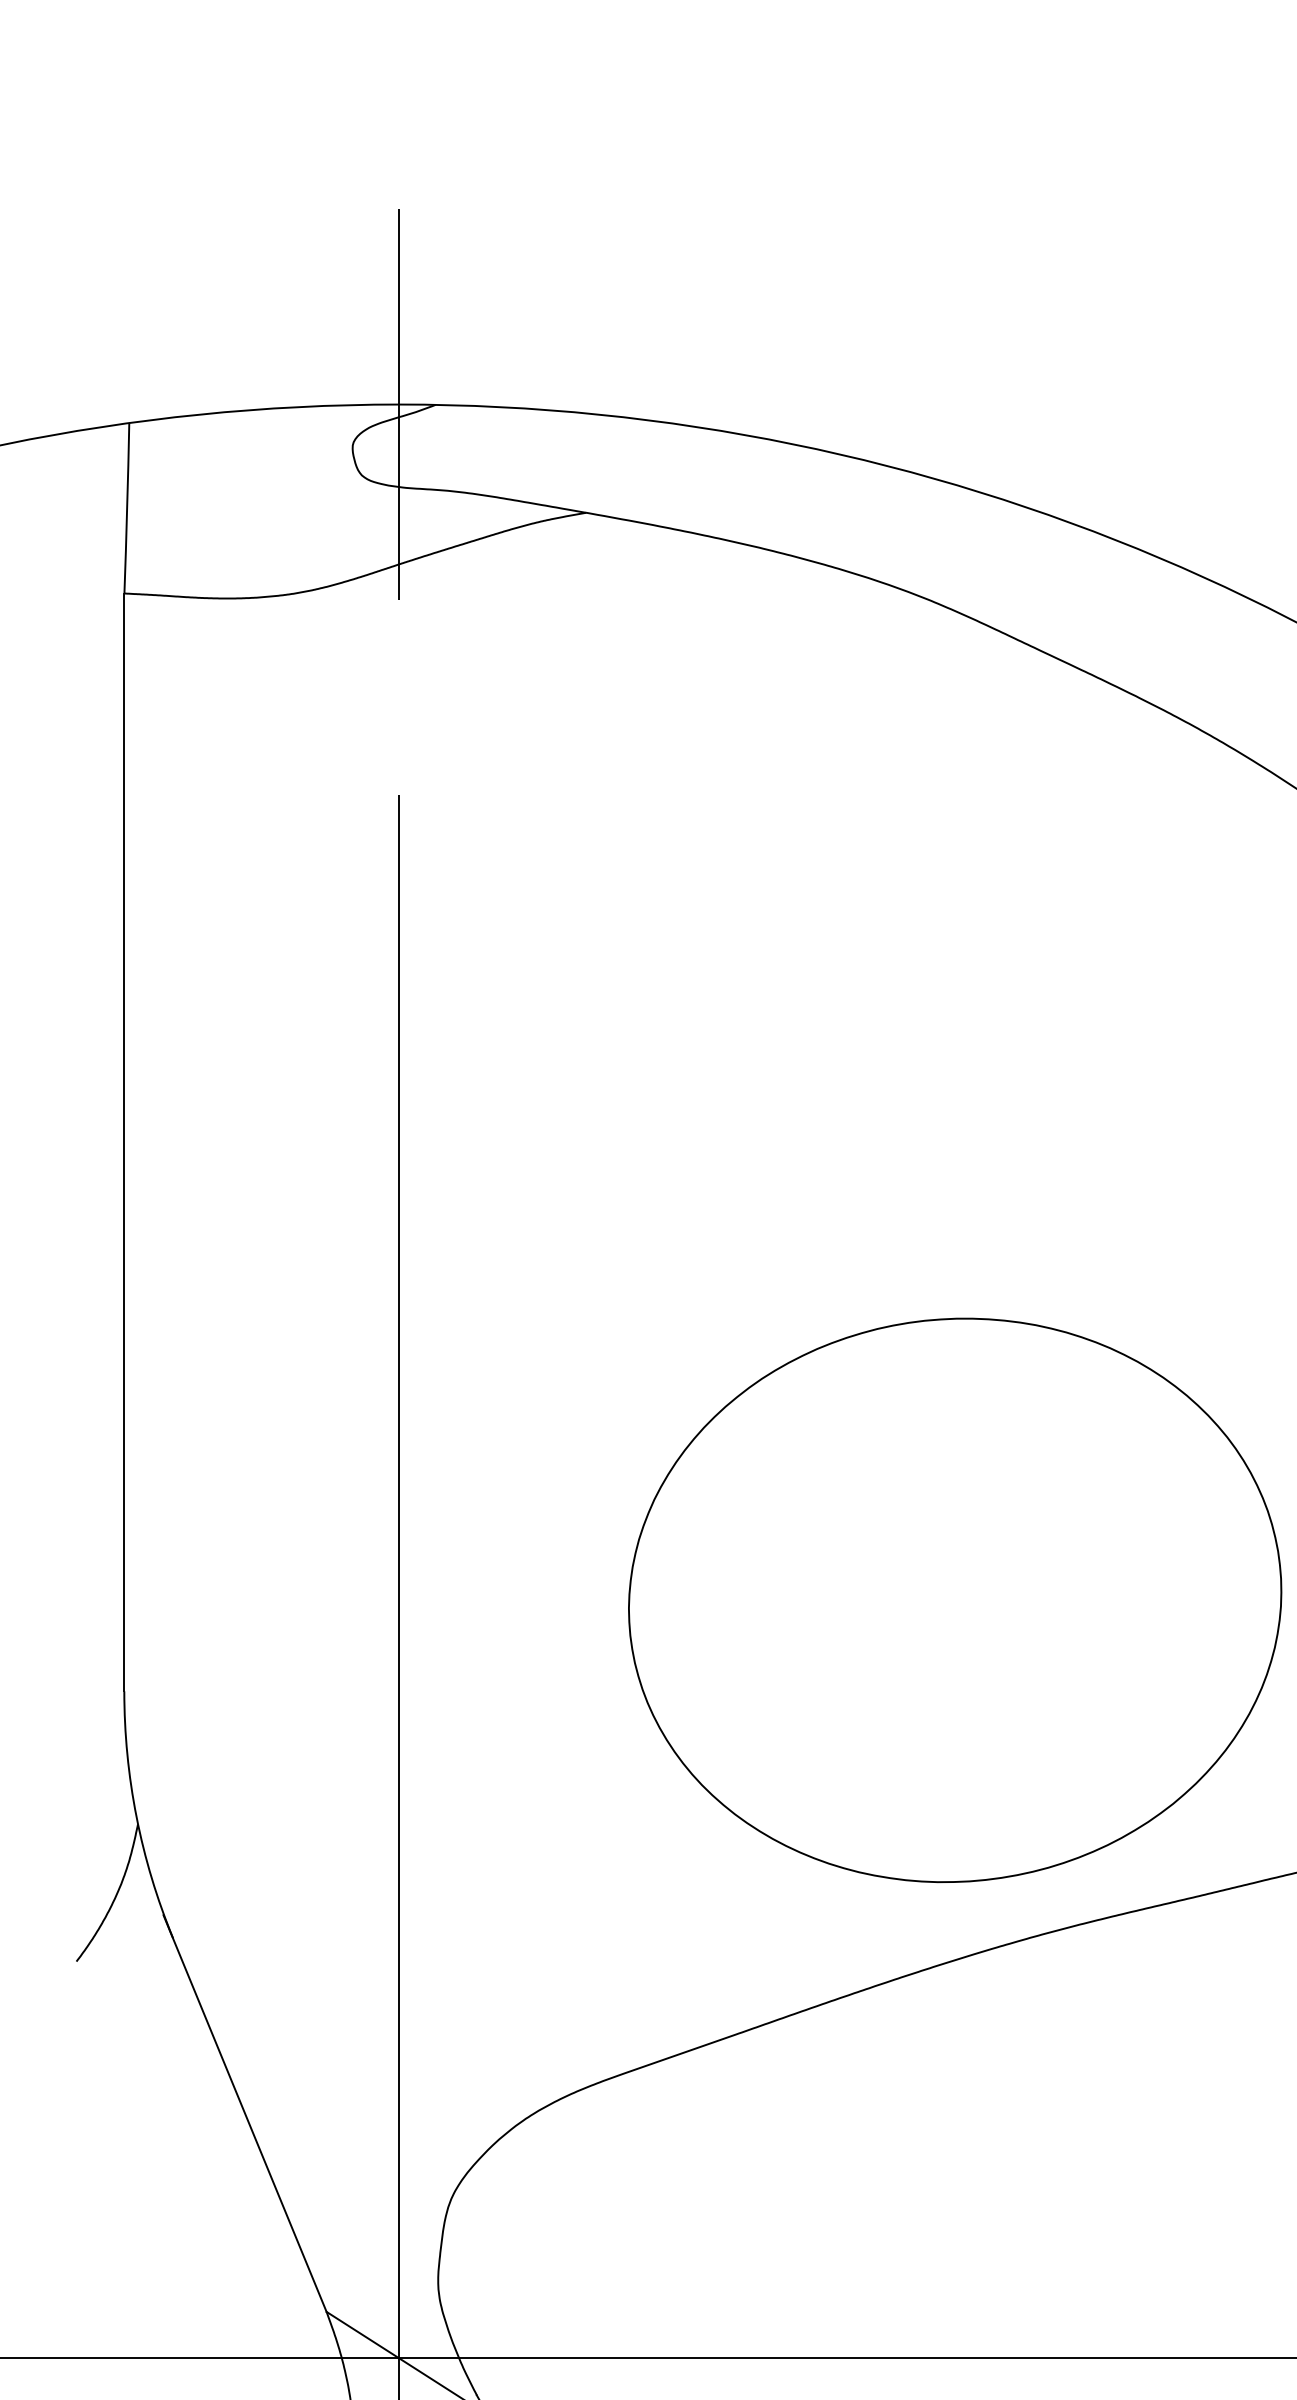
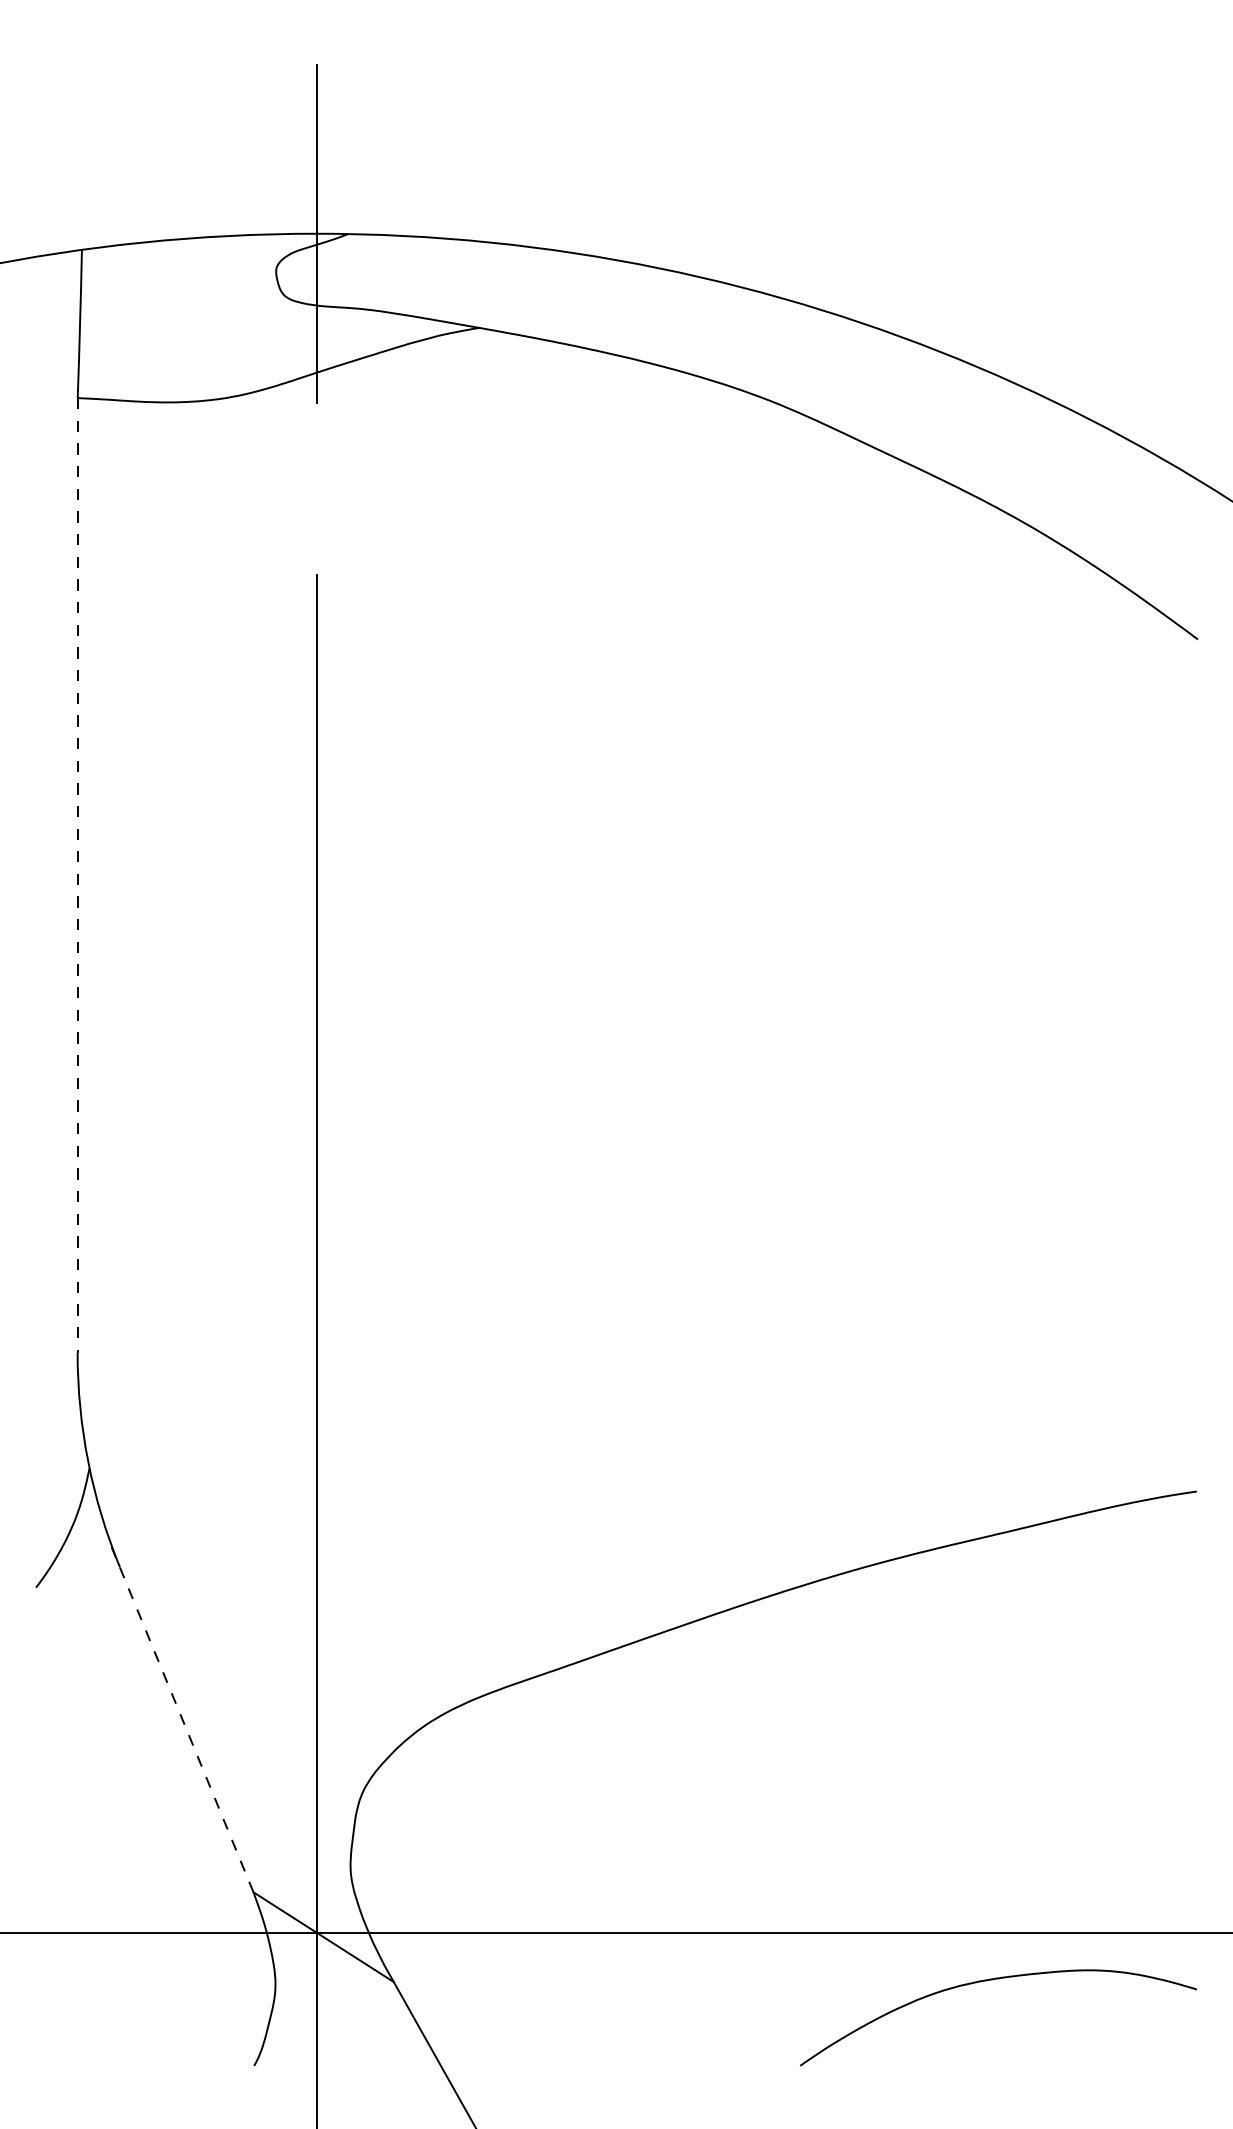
line: (124, 1142) -> (77, 875), solid -> dashed
part: (954, 1600) -> (799, 1273), removed
line: (244, 2113) -> (182, 1719), solid -> dashed

